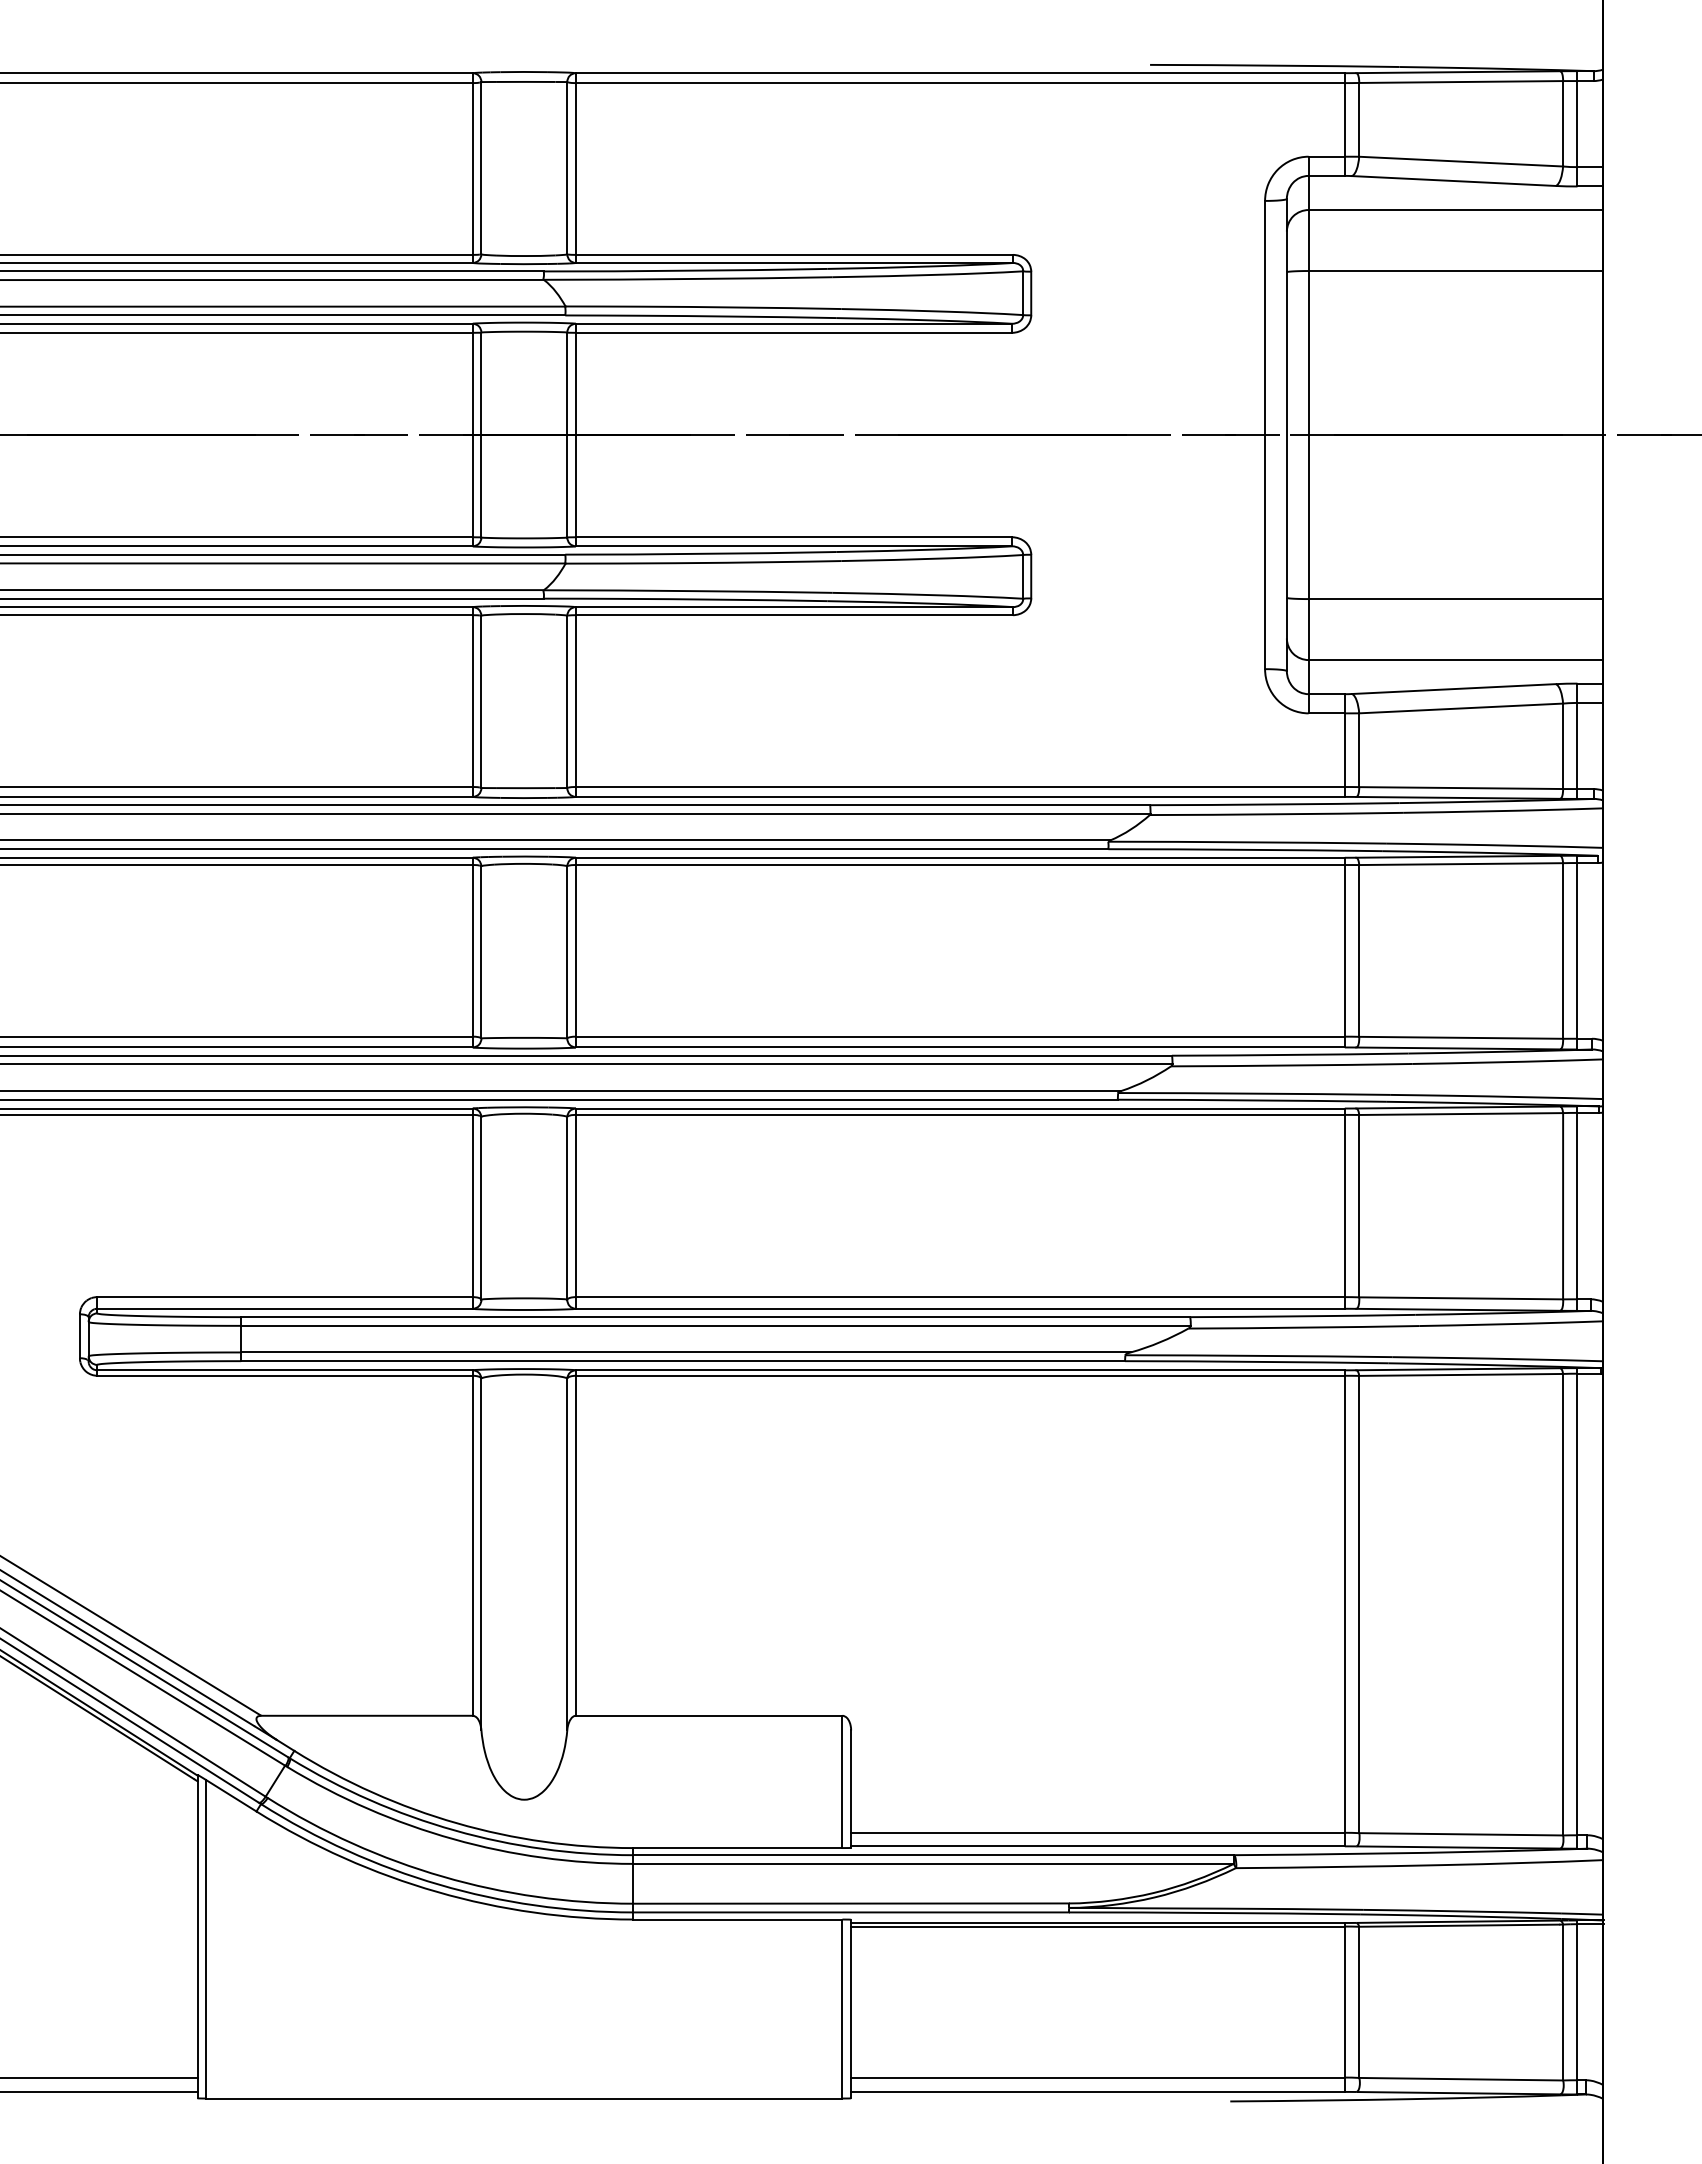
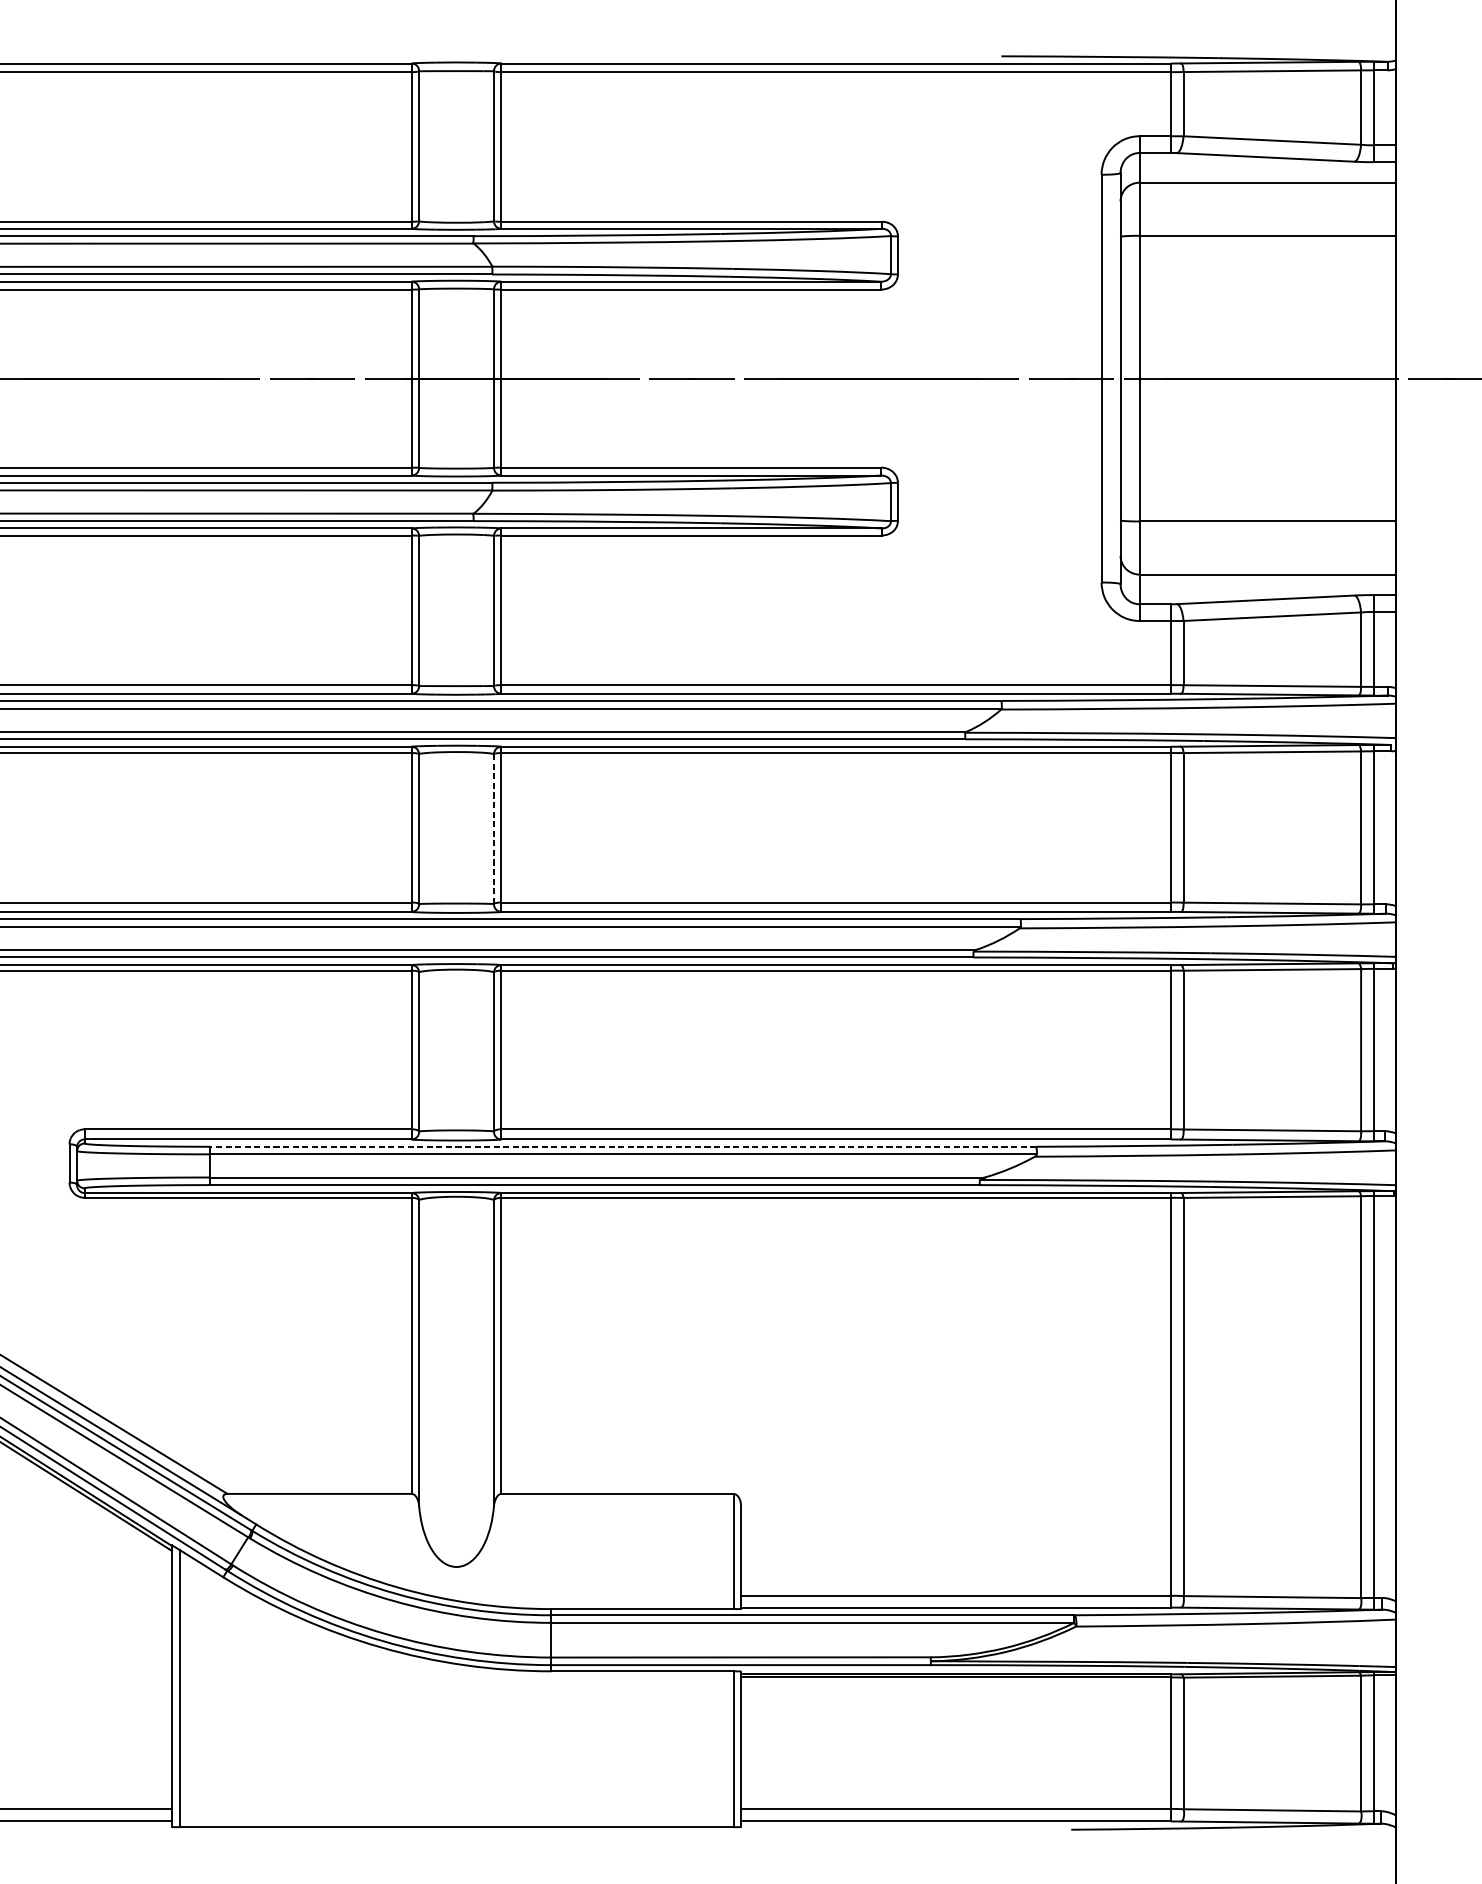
line: (567, 952) -> (494, 829), solid -> dashed
line: (715, 1317) -> (623, 1147), solid -> dashed

